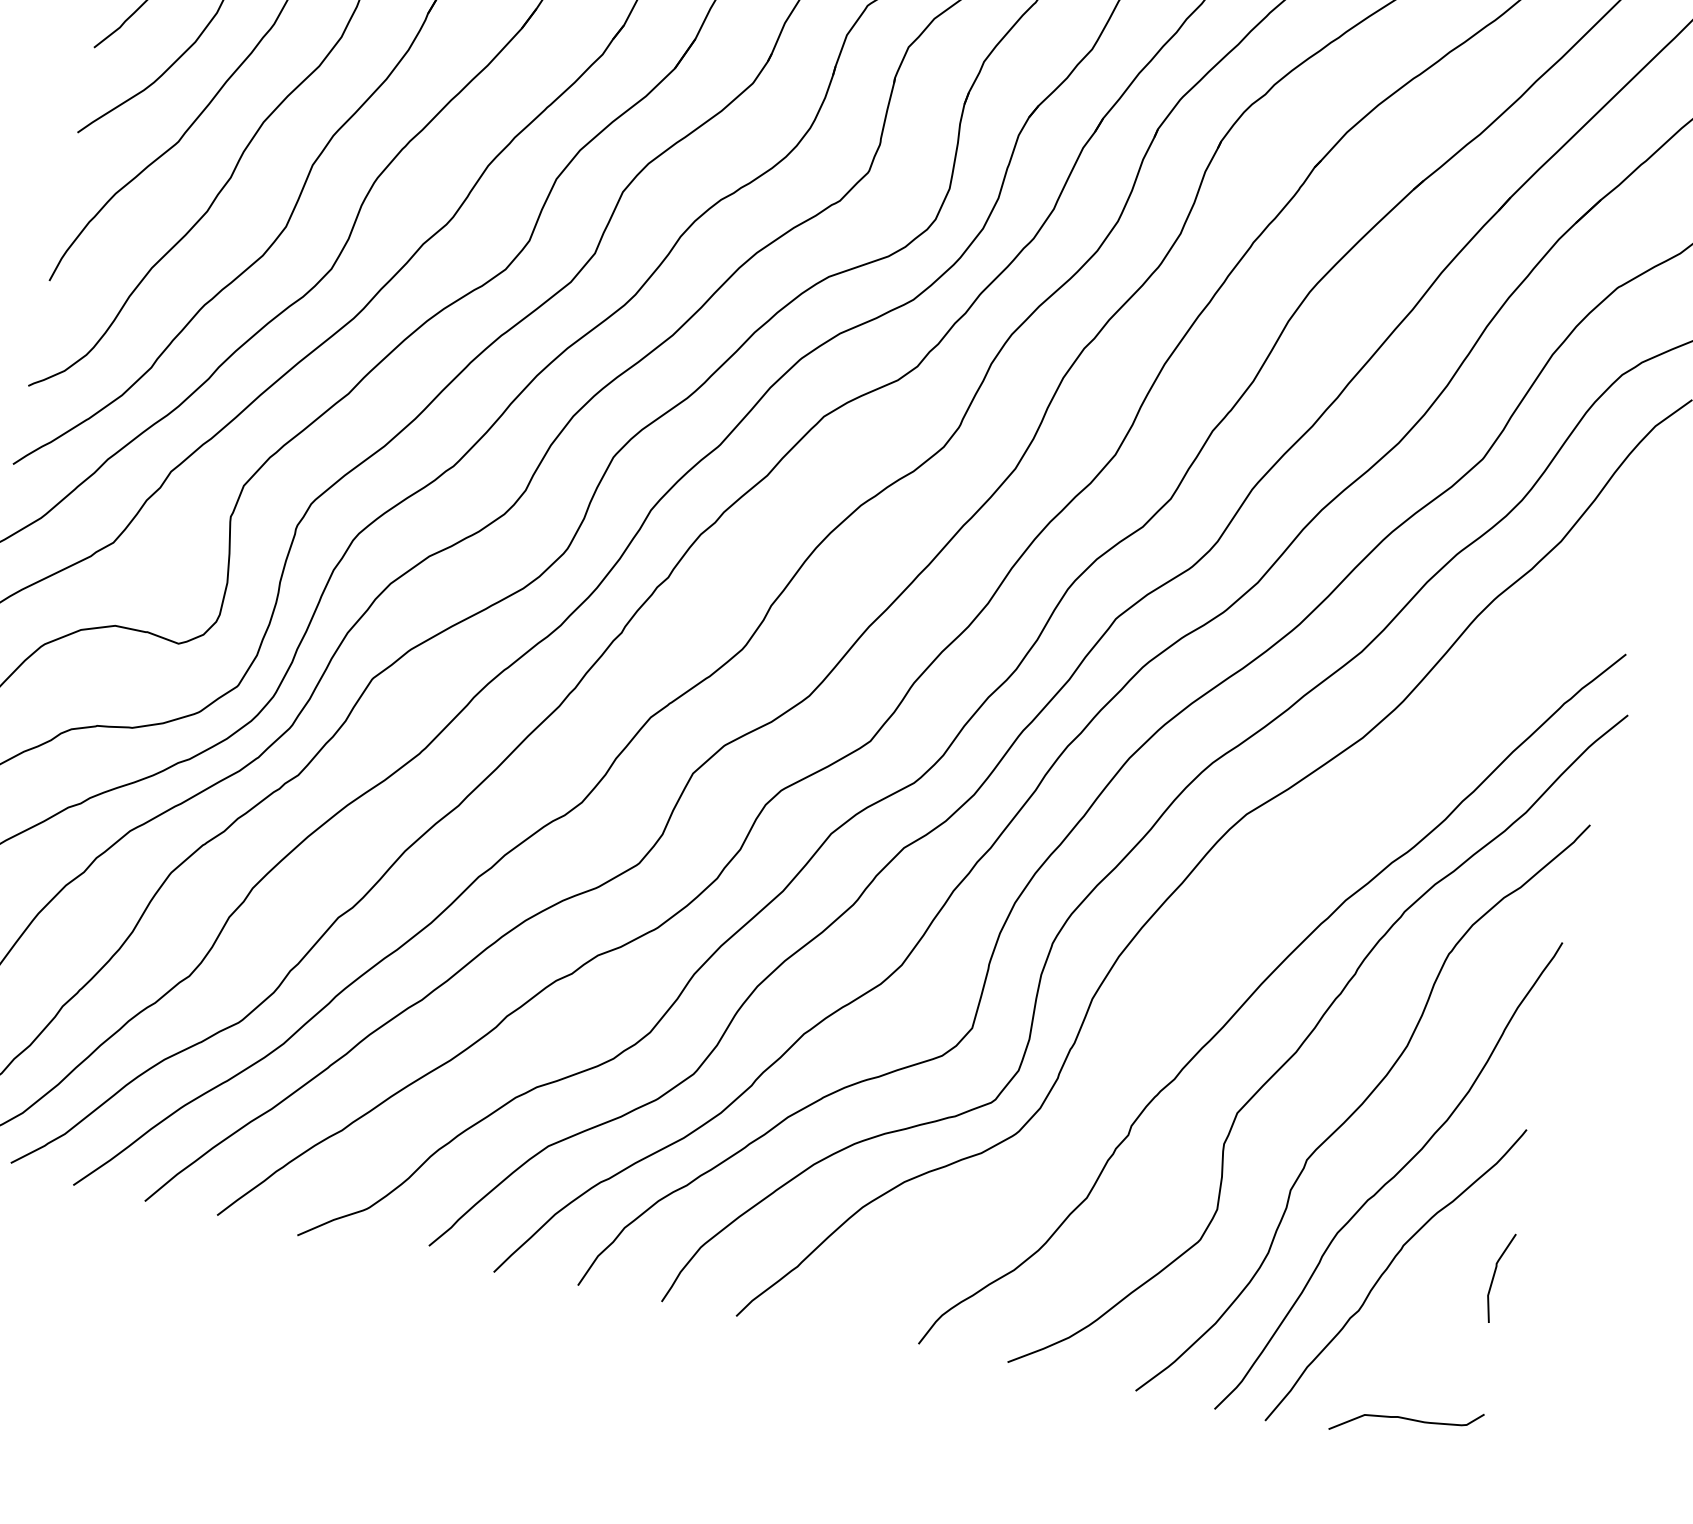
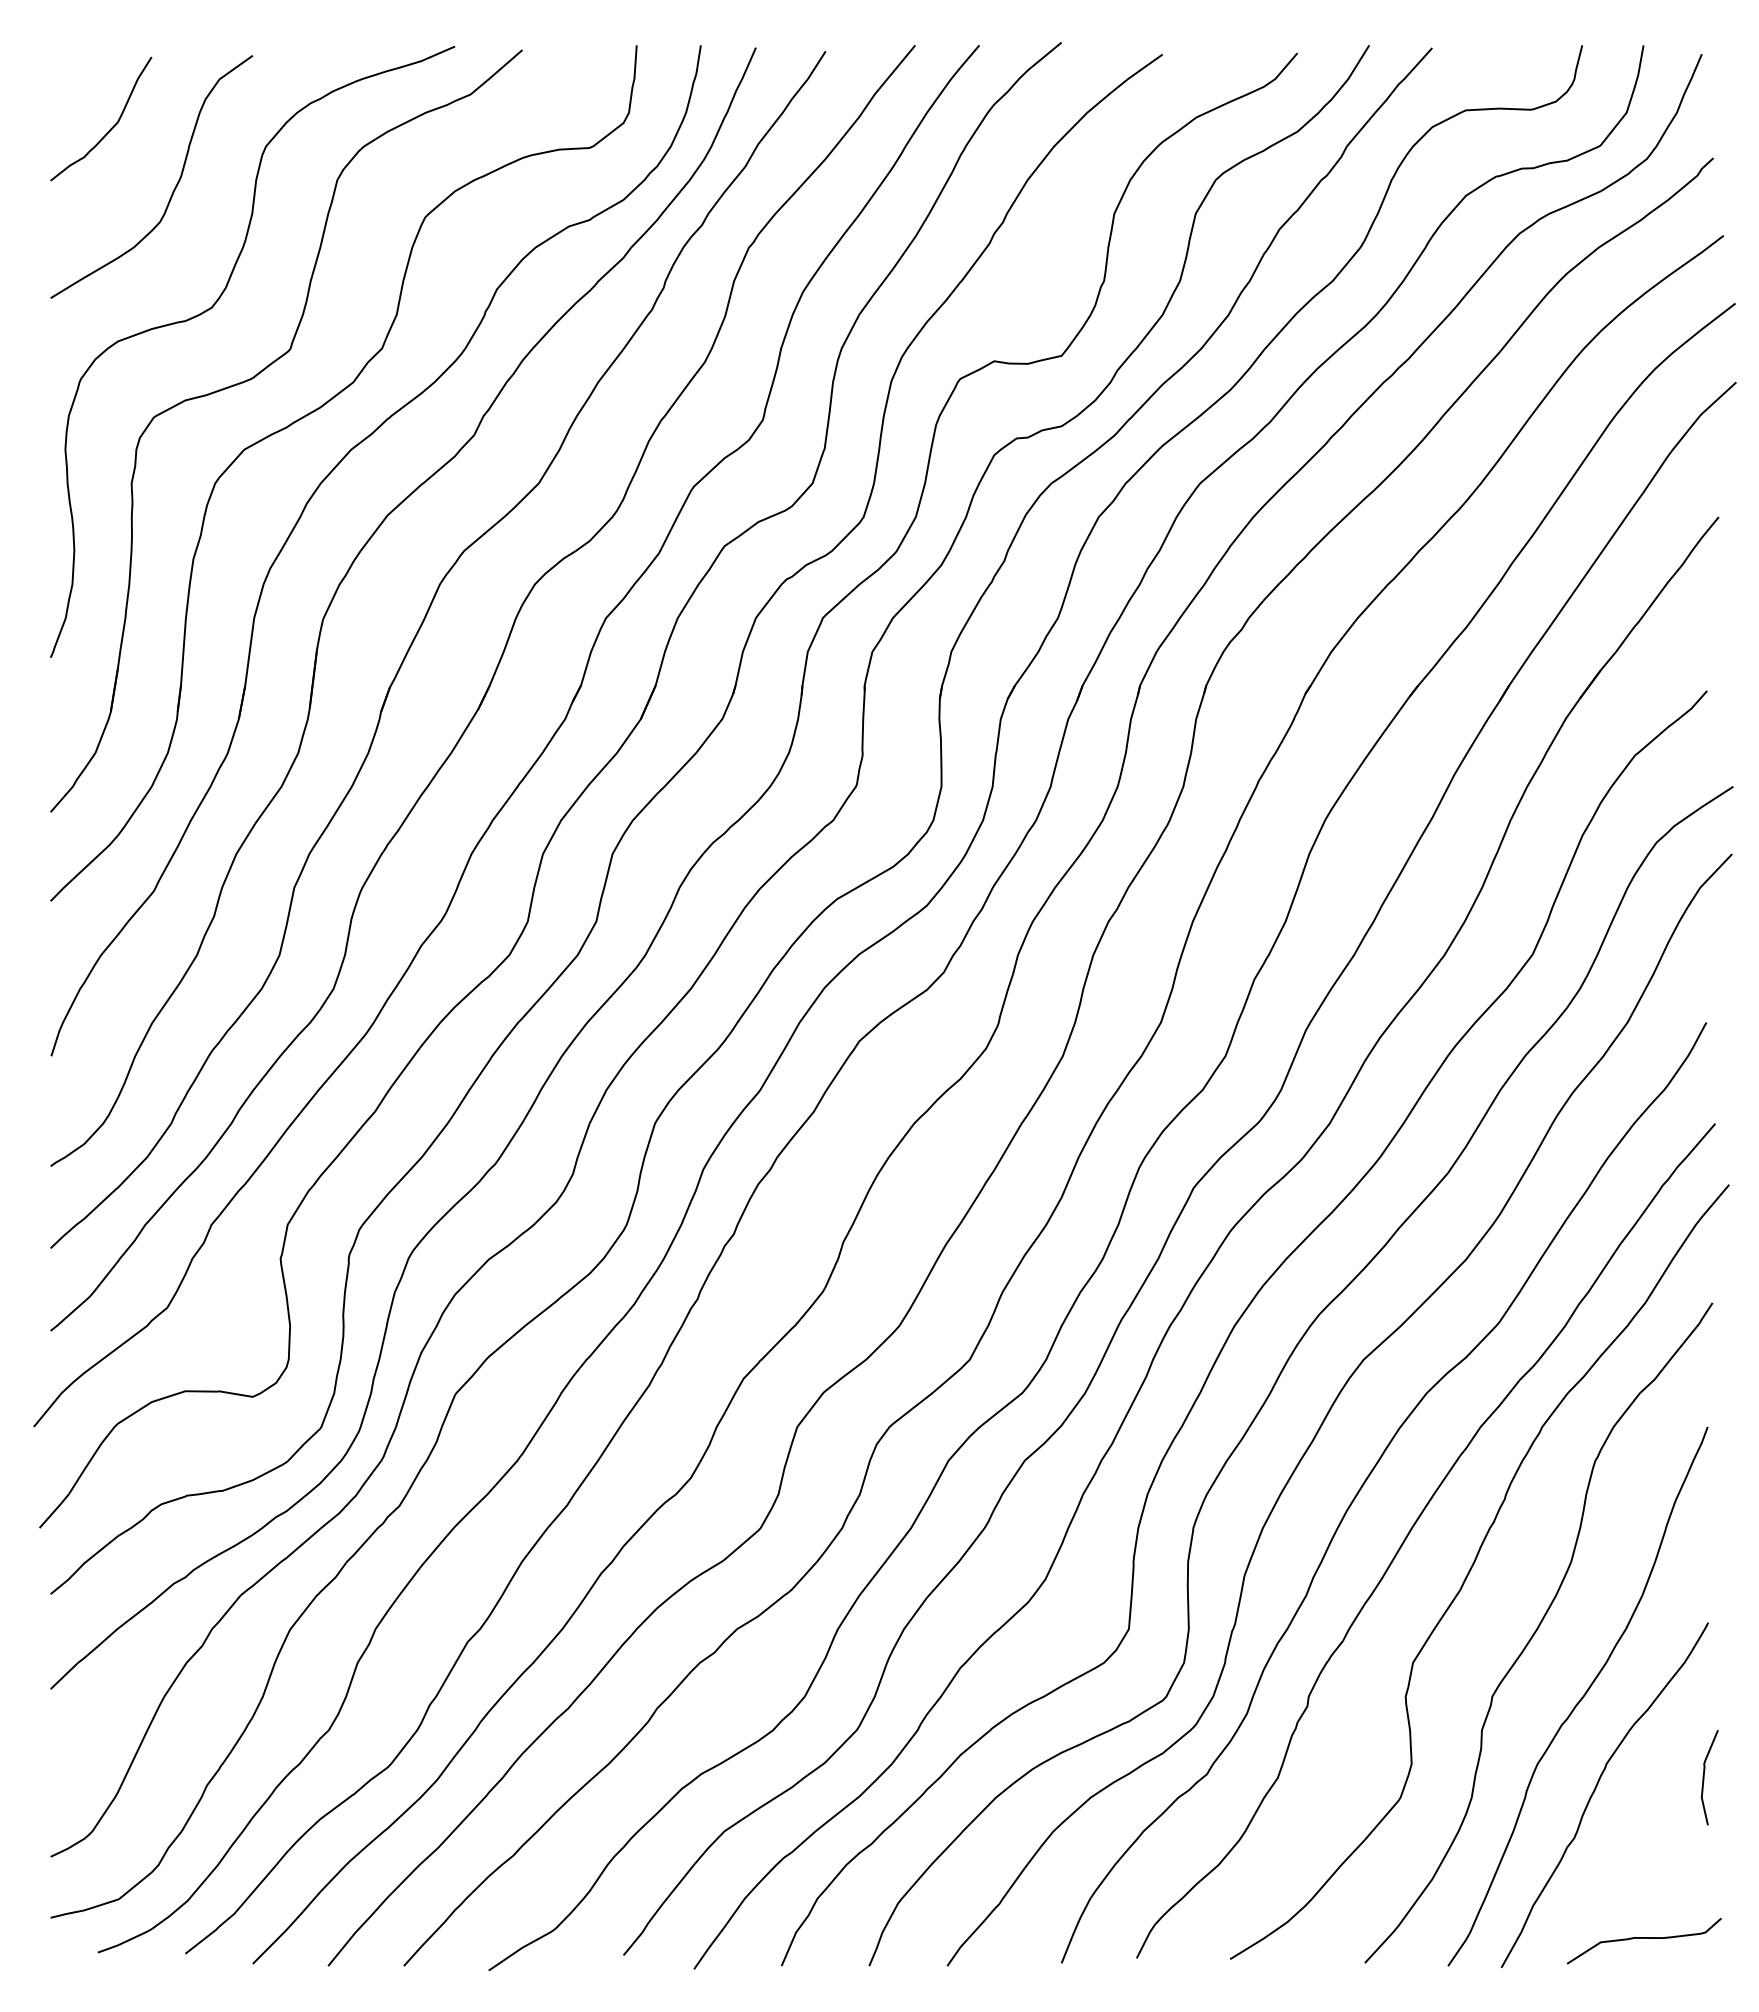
curve: (1226, 931) -> (1366, 1481), added

